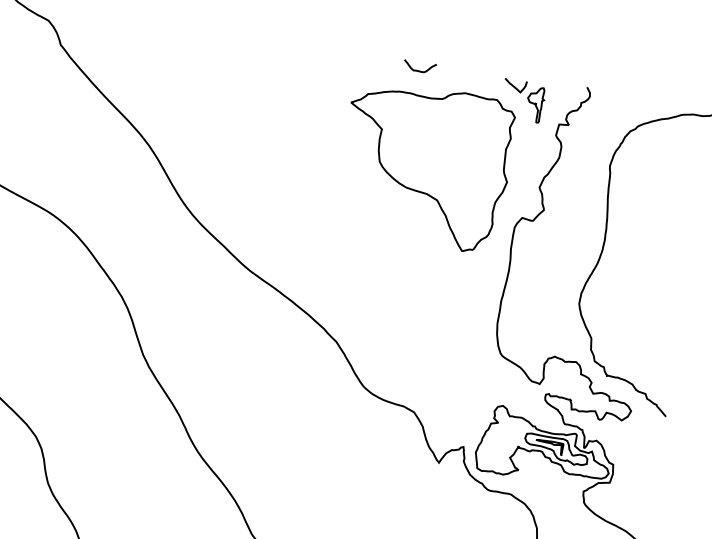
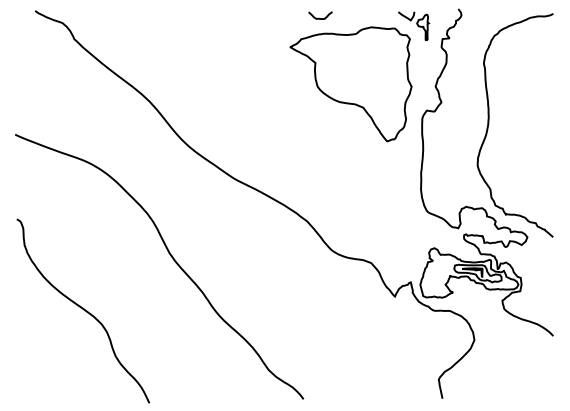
curve: (416, 68) -> (318, 17), moved

